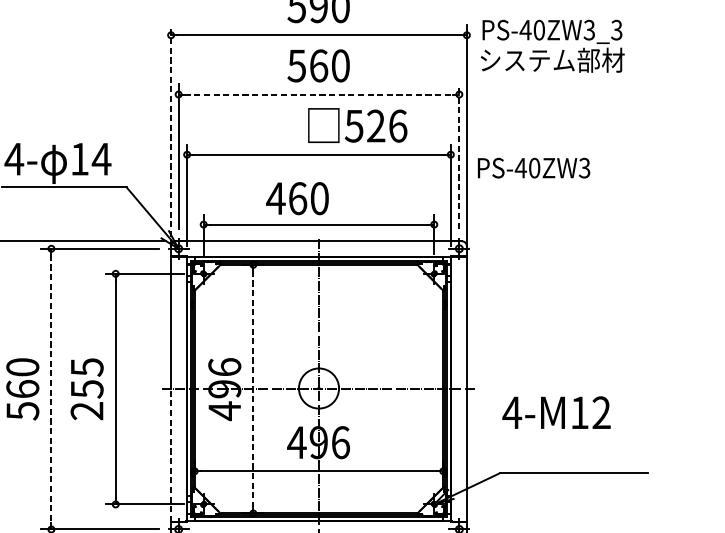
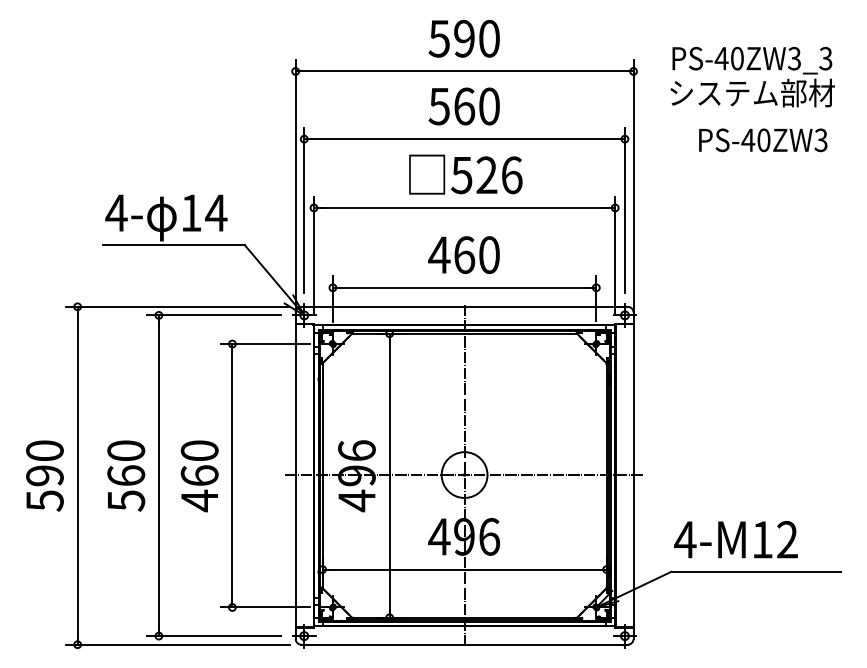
text: (552, 45) -> (752, 76), moved
line: (319, 94) -> (465, 139), dashed -> solid
text: (357, 125) -> (465, 174), moved
line: (170, 135) -> (295, 185), dashed -> solid
line: (458, 156) -> (624, 209), dashed -> solid
text: (534, 168) -> (763, 140), moved
text: (297, 198) -> (463, 254), moved
line: (51, 389) -> (158, 476), dashed -> solid
text: (86, 389) -> (199, 476), 255 -> 460
line: (253, 389) -> (389, 476), dashed -> solid
text: (556, 412) -> (735, 539), moved
line: (170, 454) -> (295, 550), dashed -> solid

